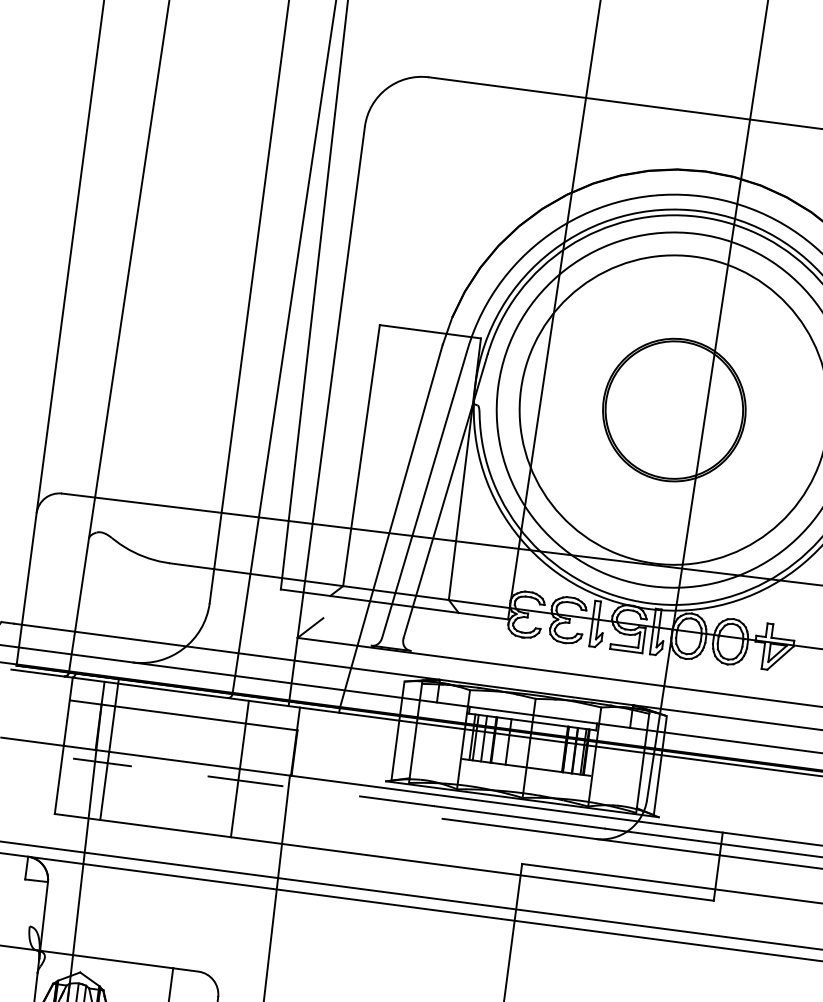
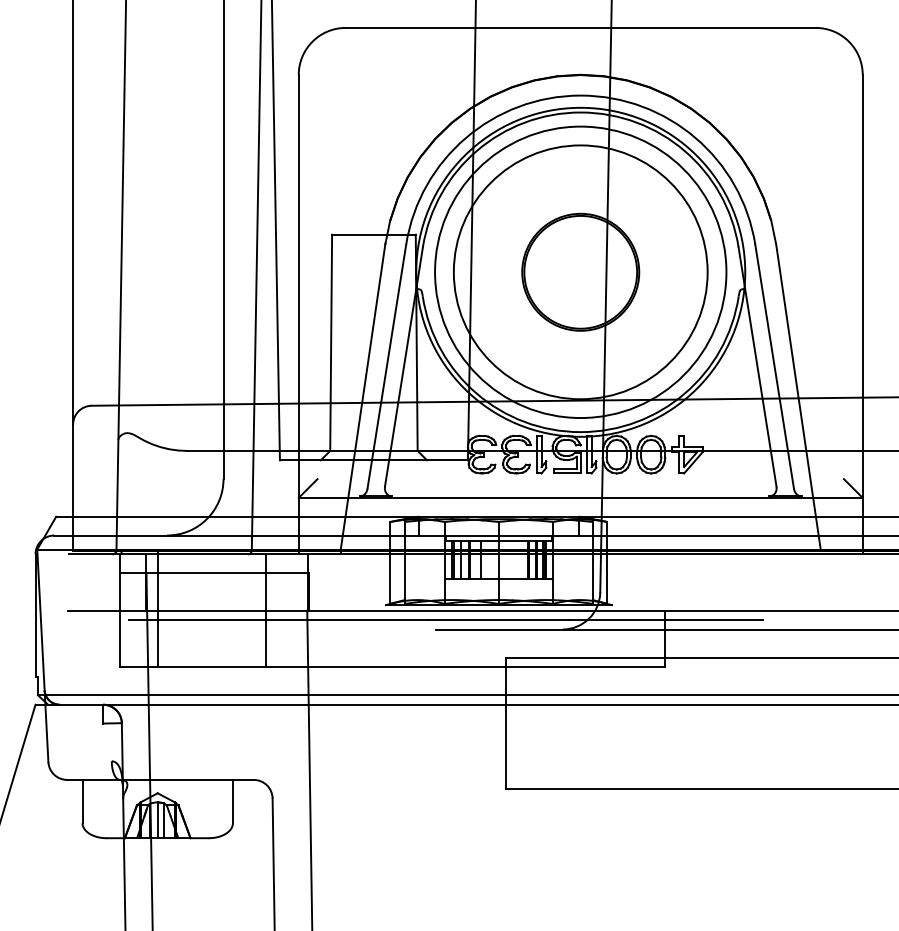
line: (253, 782) -> (278, 620), dashed -> solid

